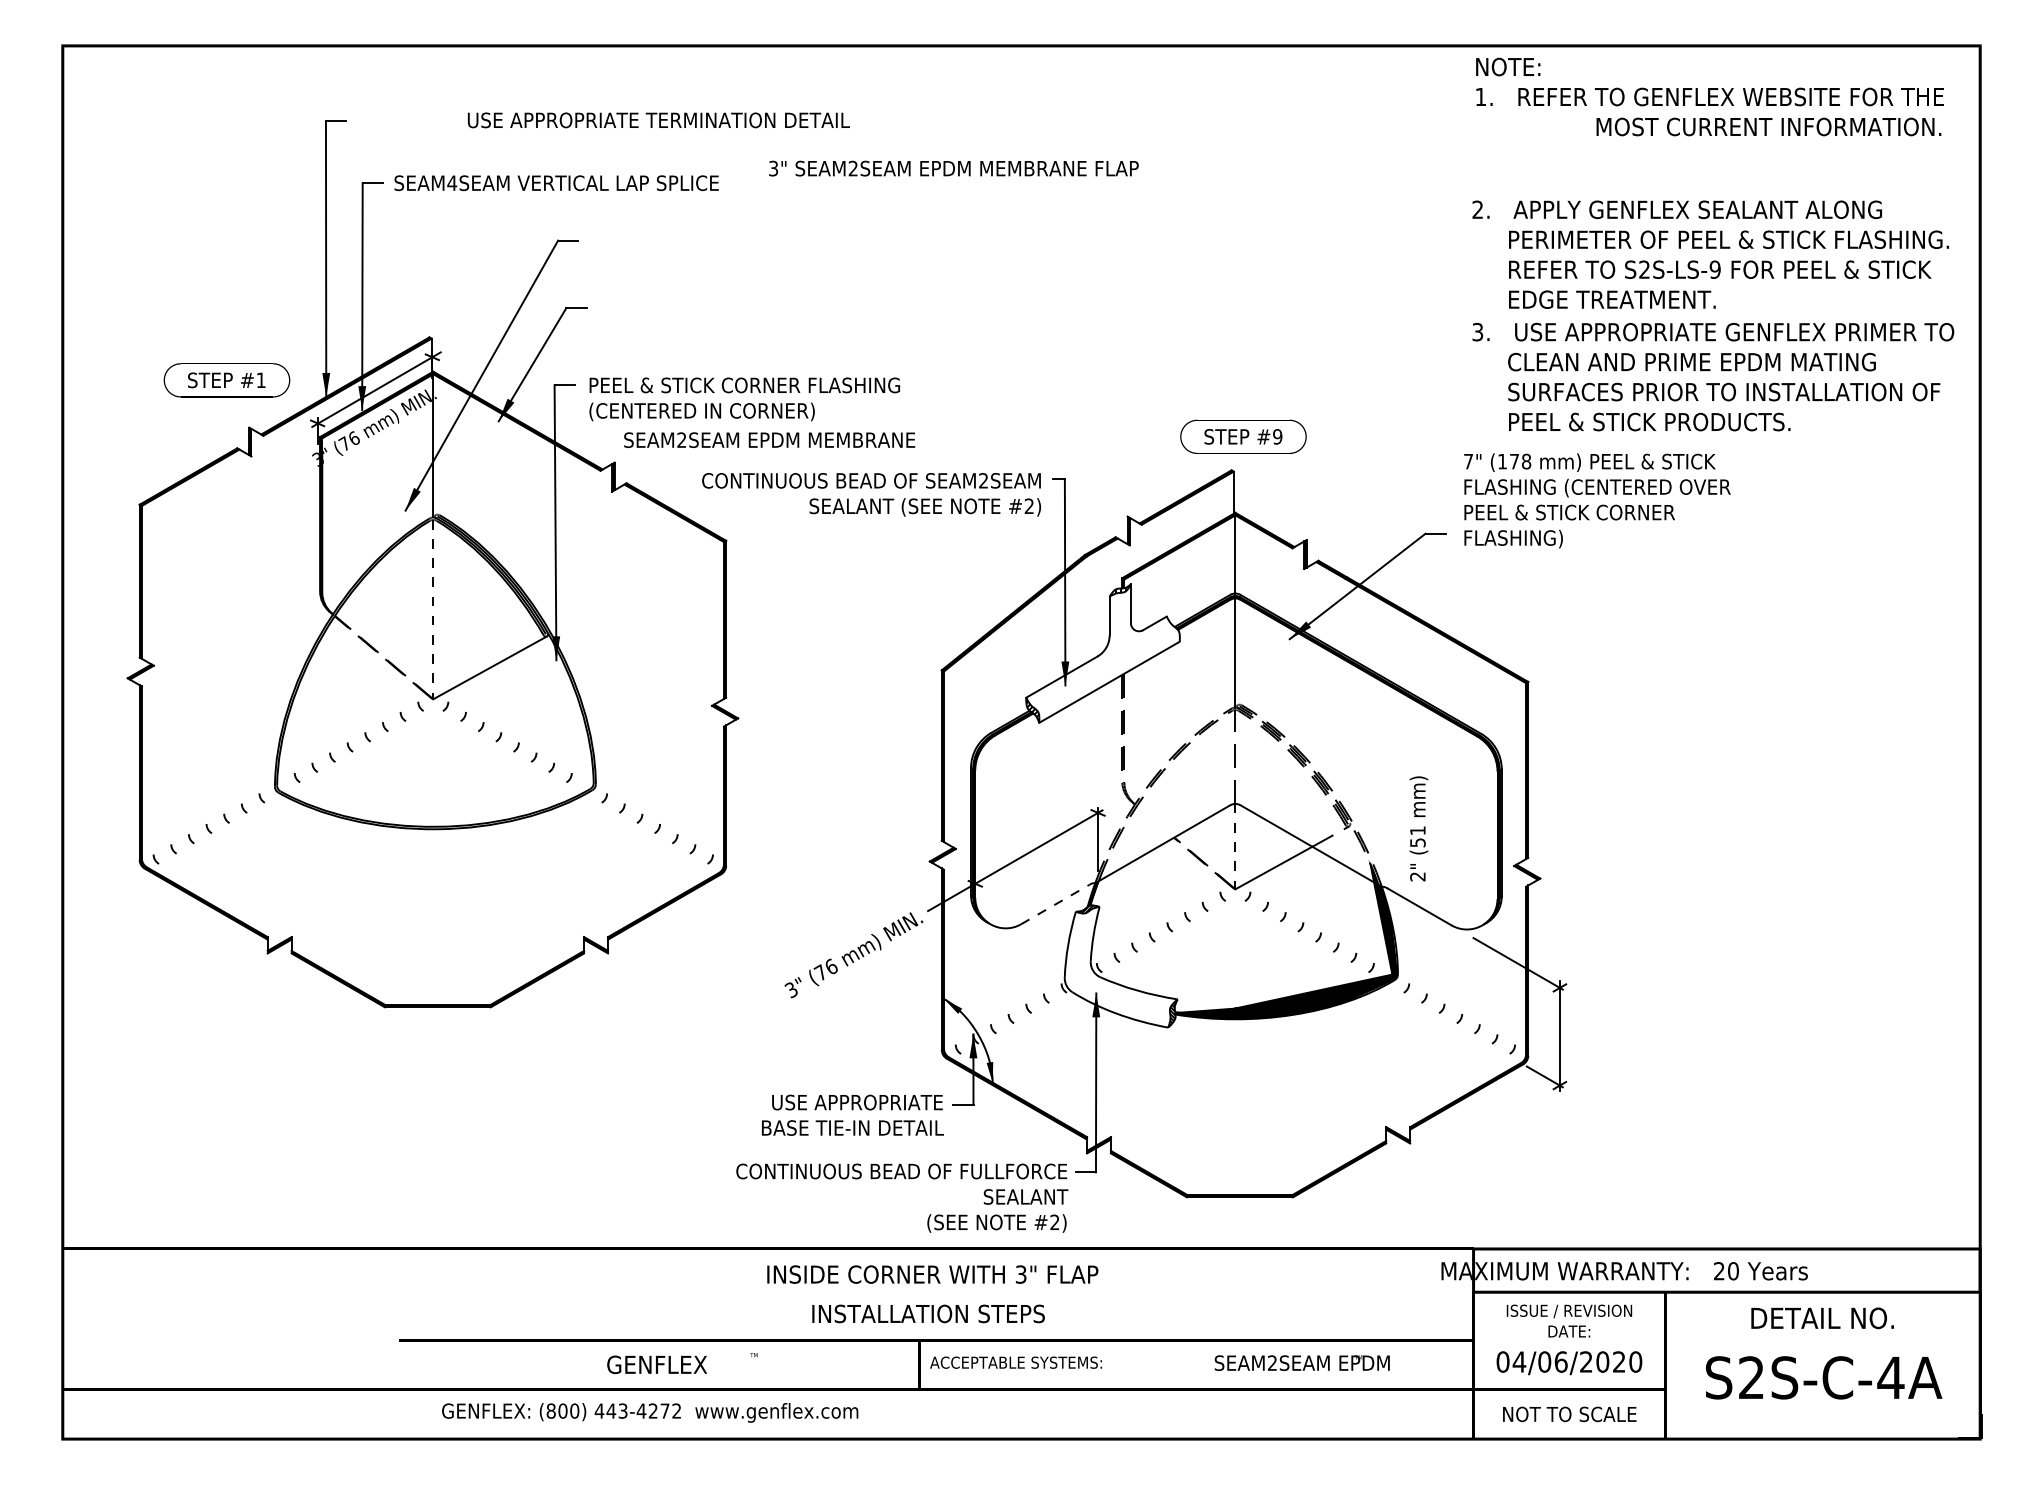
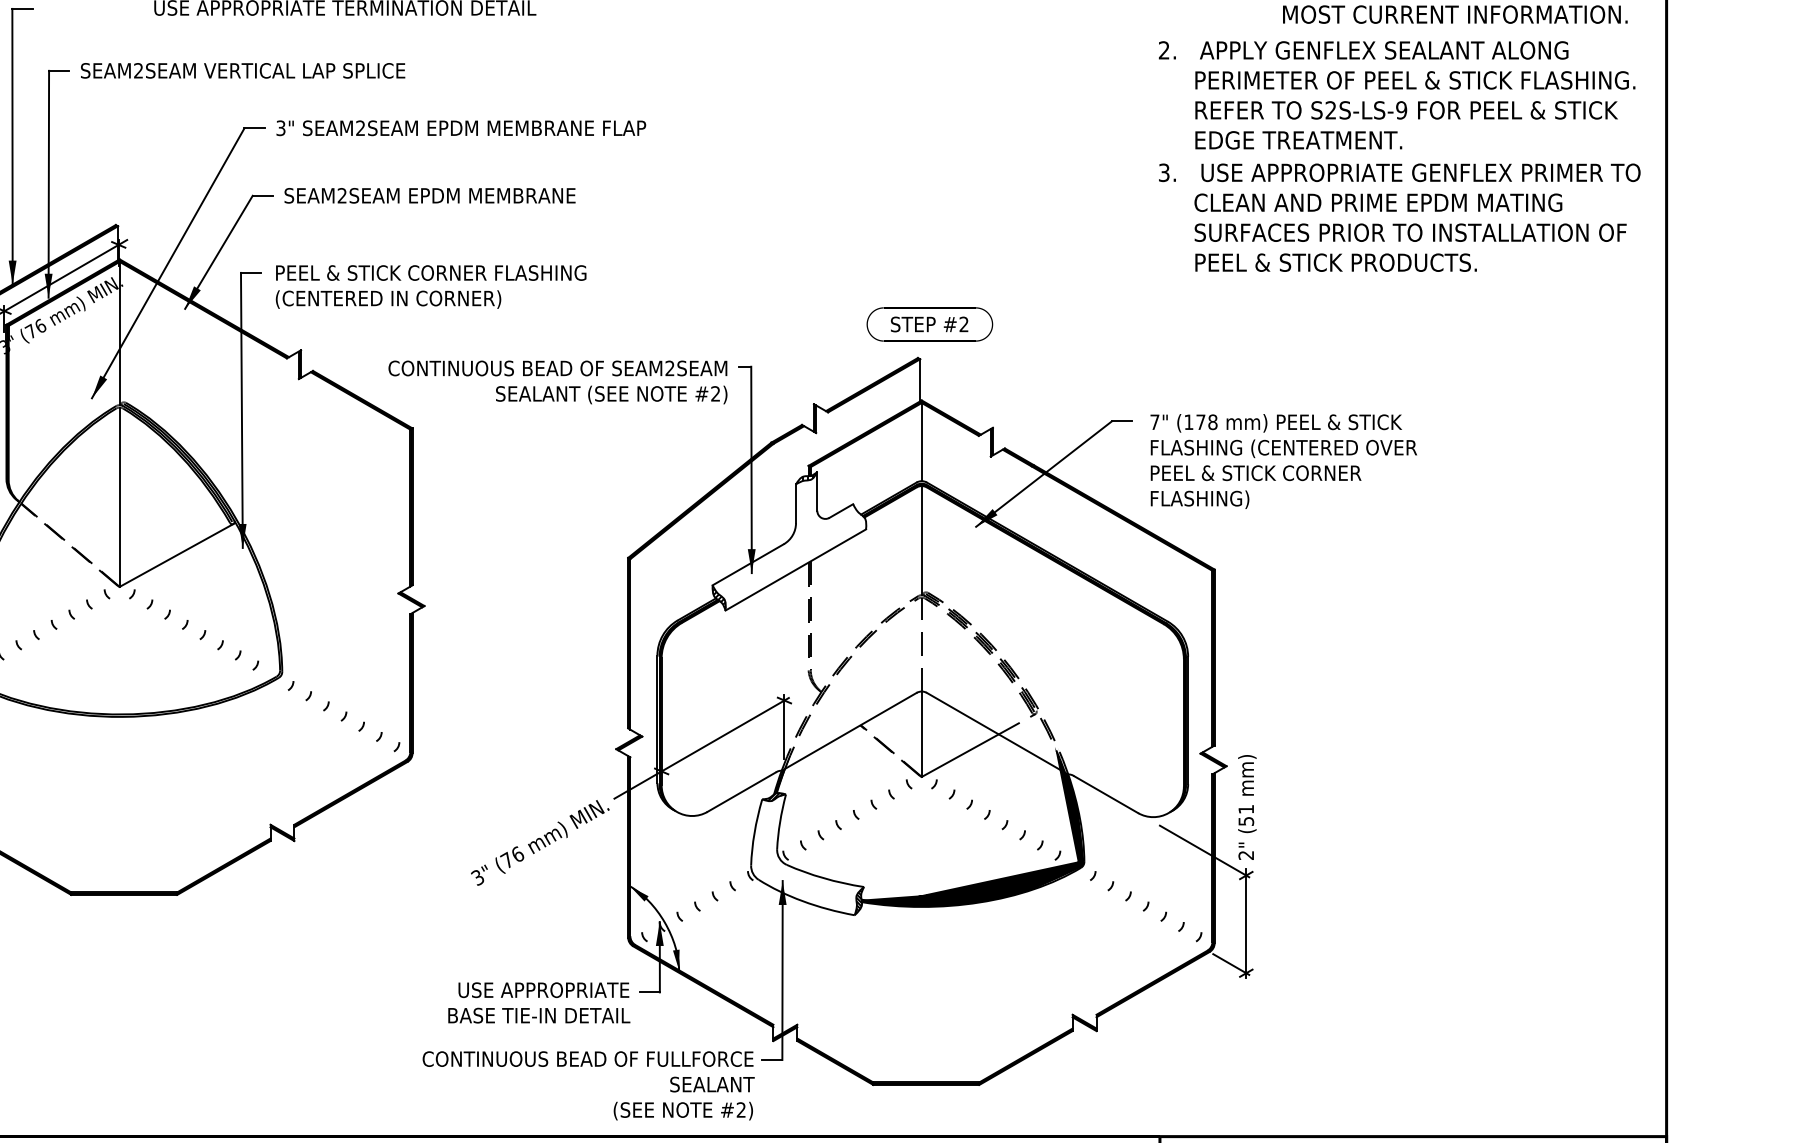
text: (953, 168) -> (460, 128), moved
text: (452, 182) -> (138, 70), SEAM4SEAM -> SEAM2SEAM
text: (1713, 315) -> (1399, 156), moved
text: (1277, 436) -> (963, 324), #9 -> #2
text: (769, 439) -> (429, 195), moved
text: (1597, 500) -> (1283, 461), moved
line: (433, 609) -> (119, 497), dashed -> solid
text: (1418, 828) -> (1246, 807), moved
line: (1235, 846) -> (921, 734), dashed -> solid
line: (1055, 904) -> (741, 792), dashed -> solid

